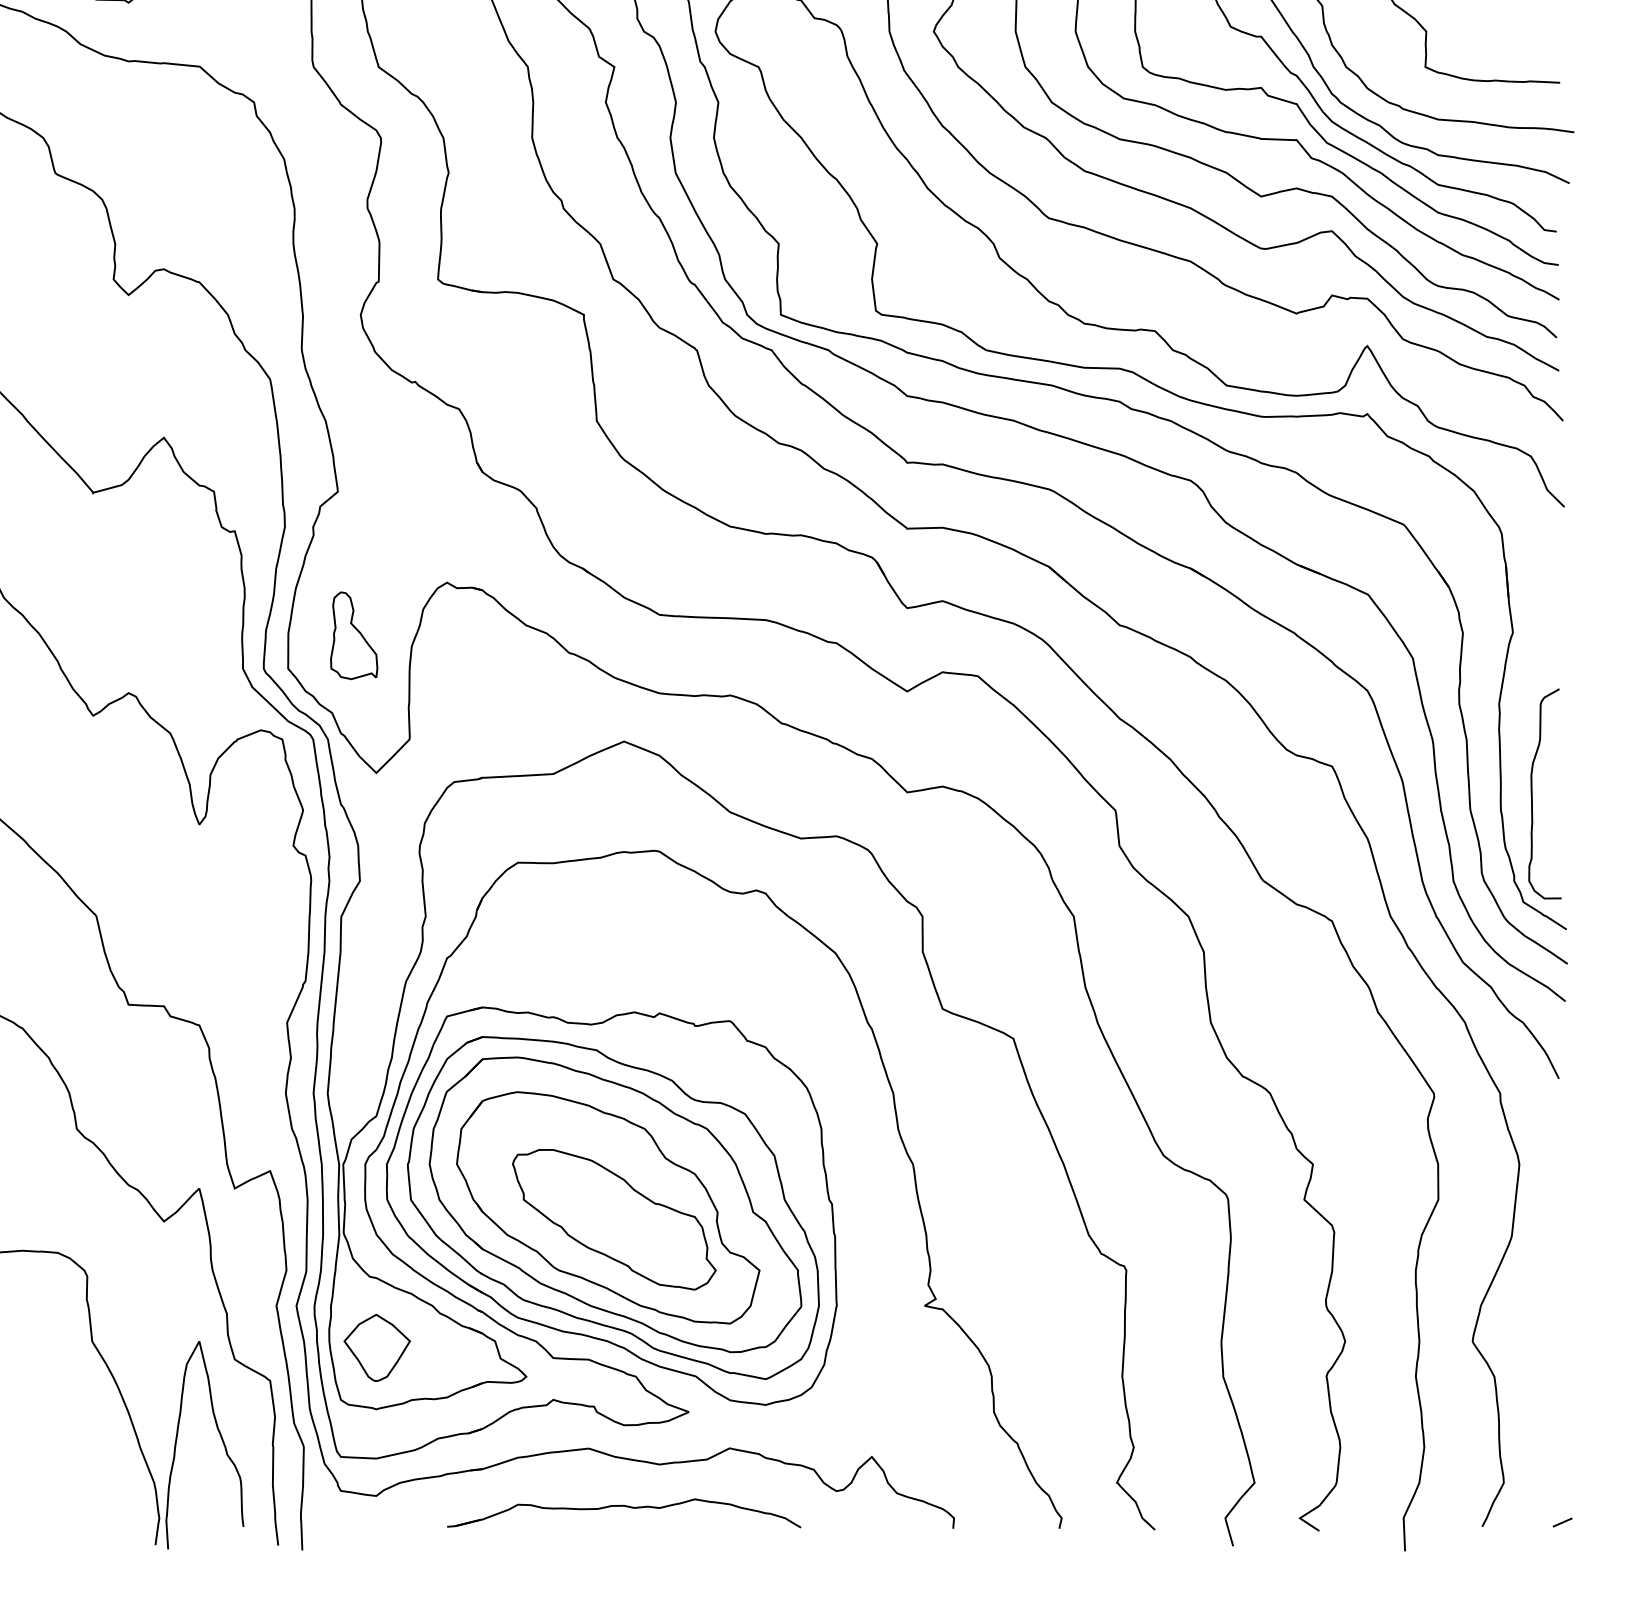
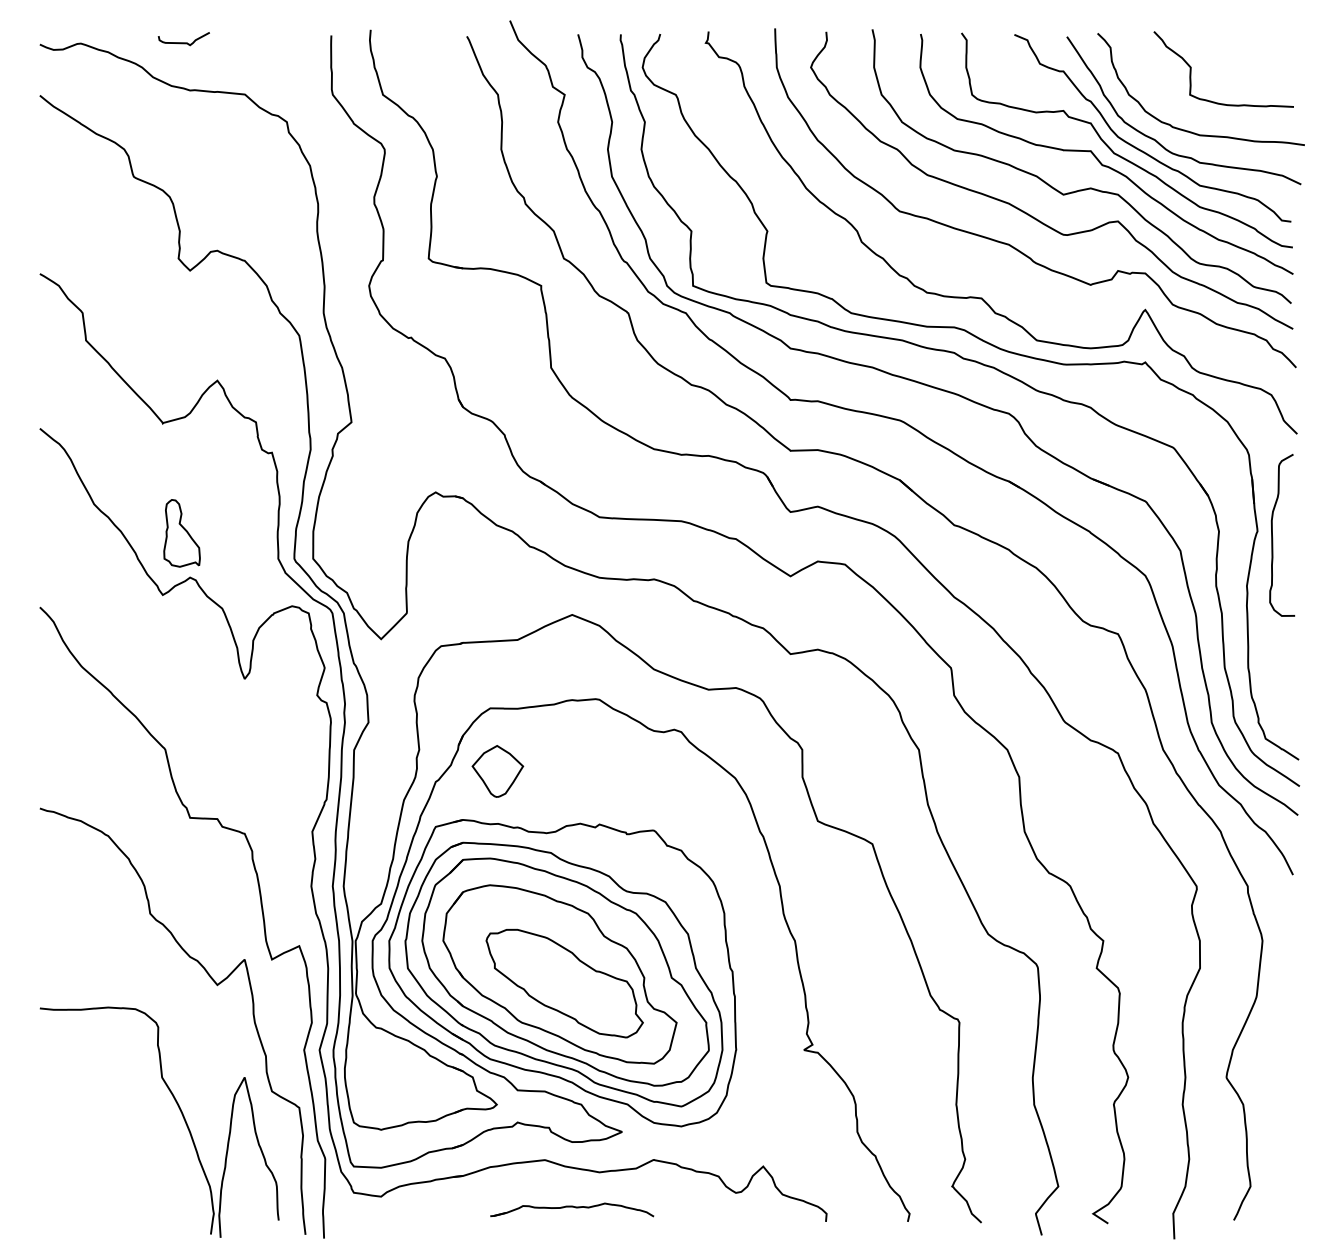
part: (353, 635) -> (181, 533), moved
curve: (1533, 798) -> (1273, 538), moved
part: (376, 1347) -> (497, 771), moved
part: (623, 1512) -> (571, 1209), size x0.6
line: (1562, 1521) -> (1295, 1216), removed

